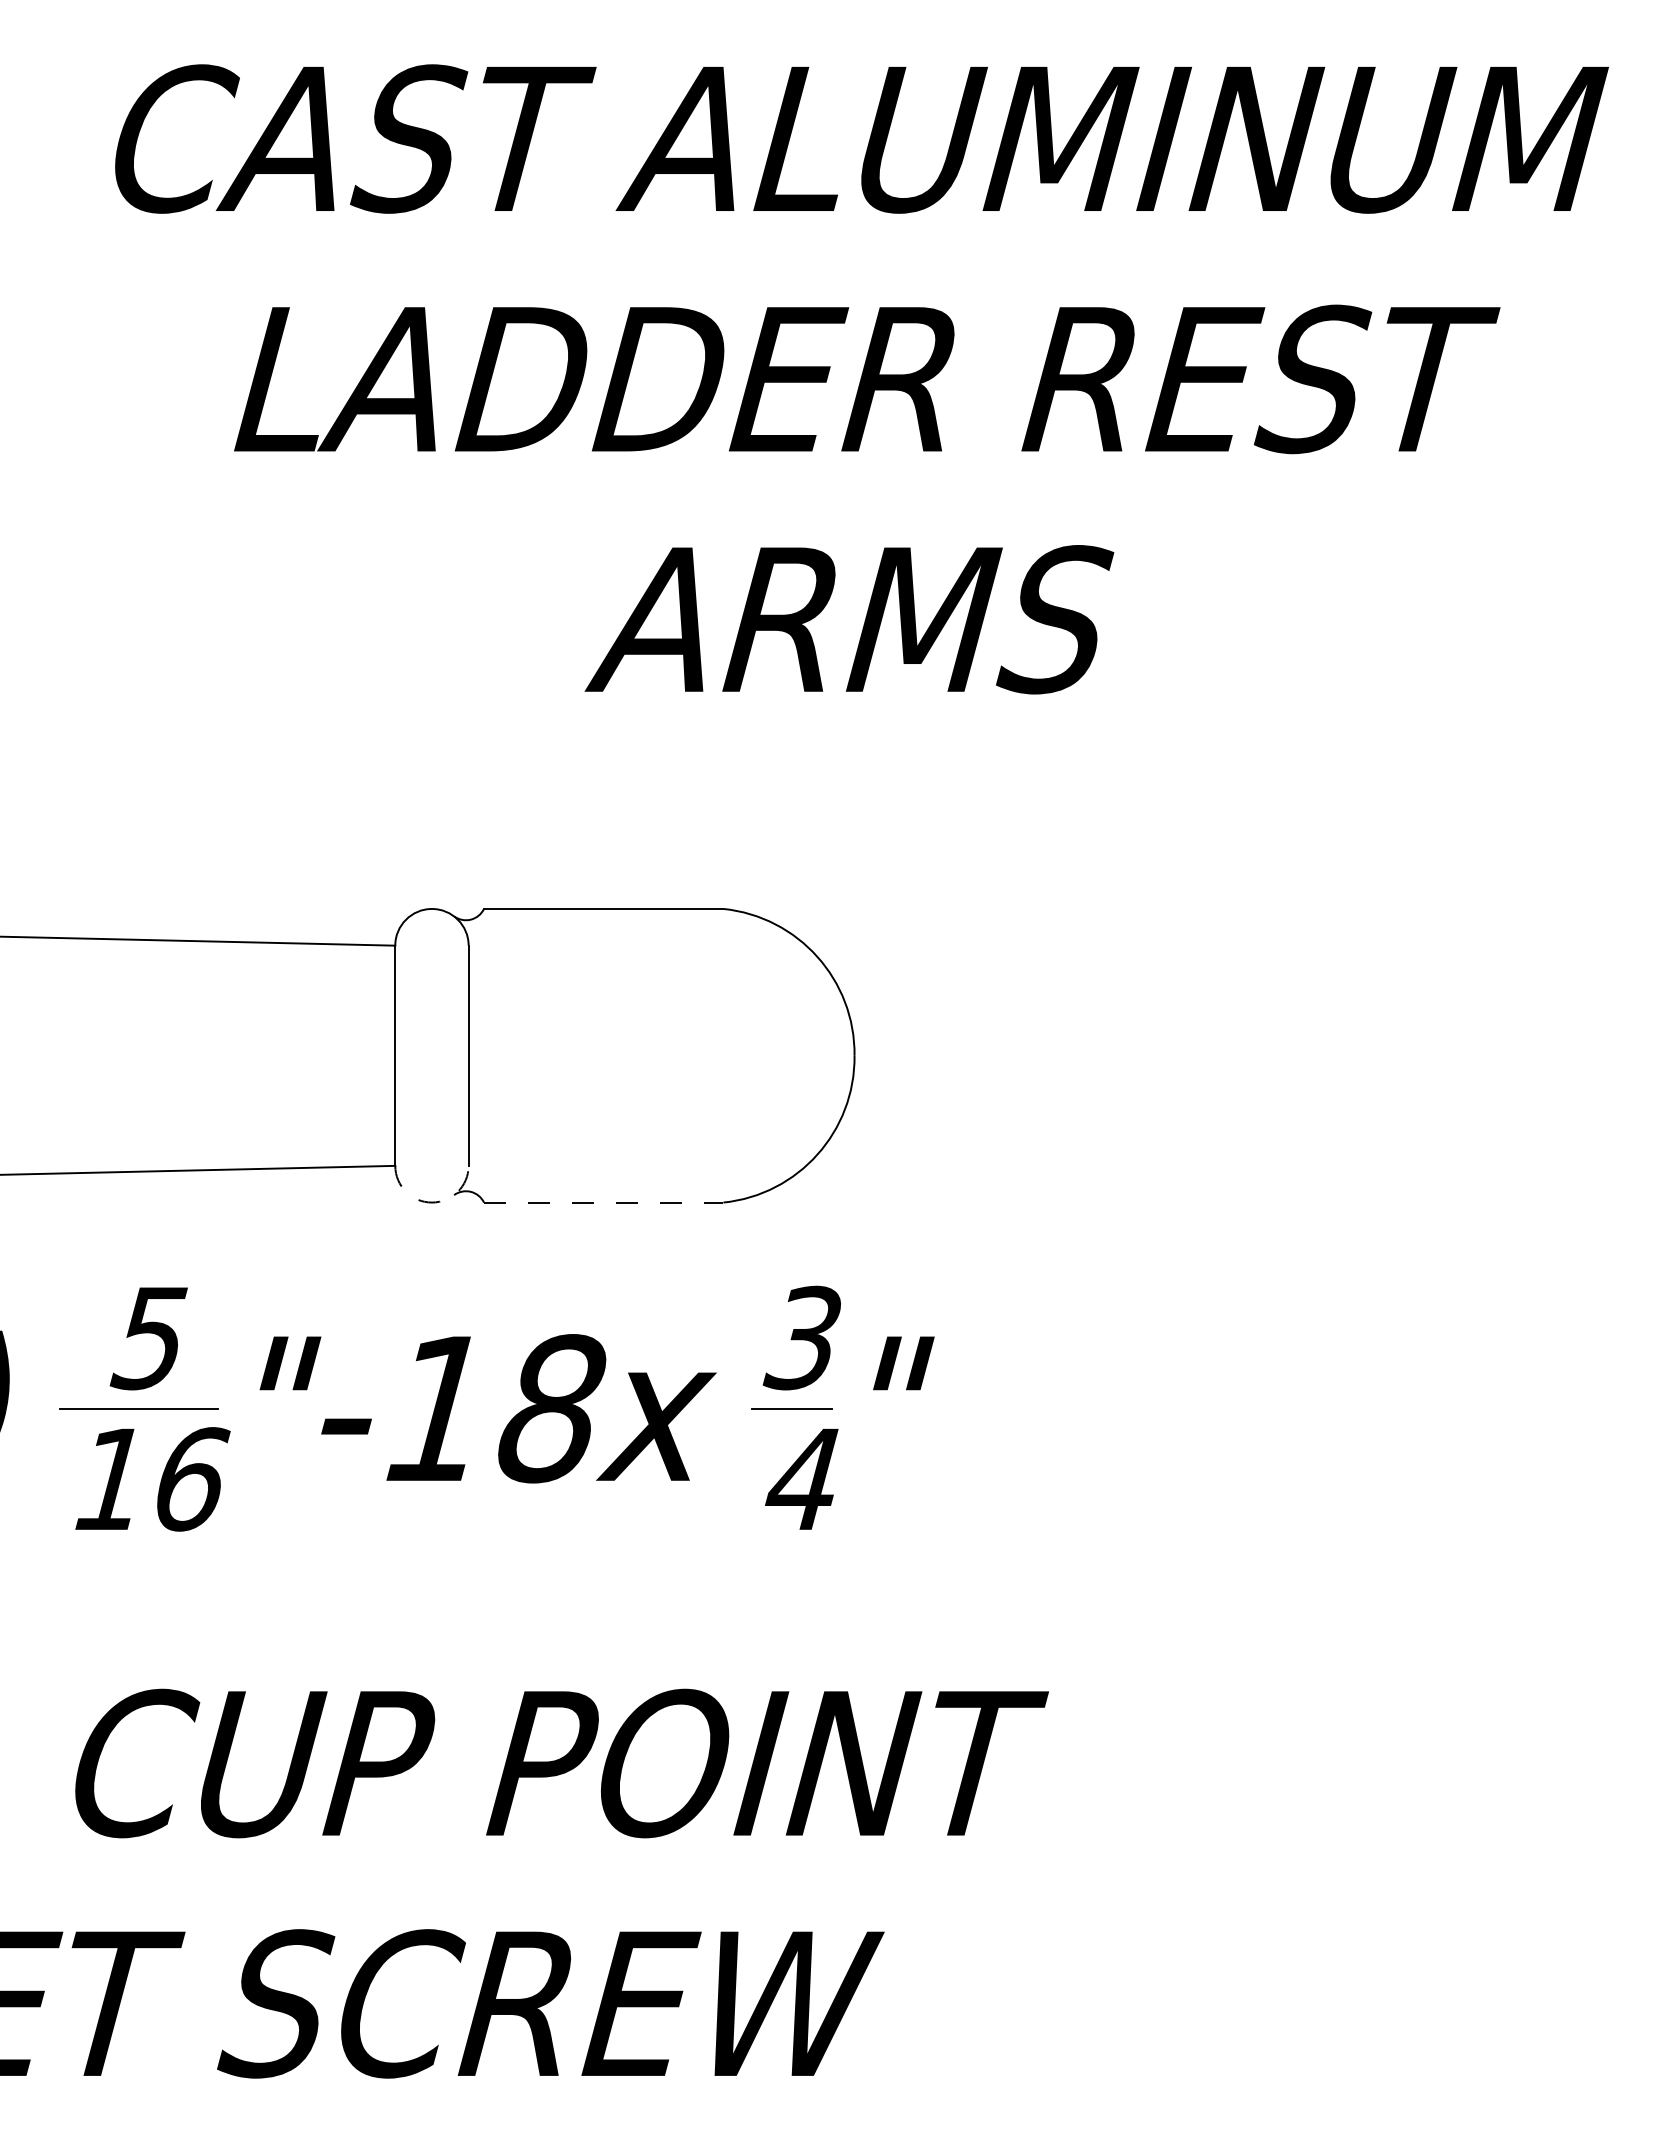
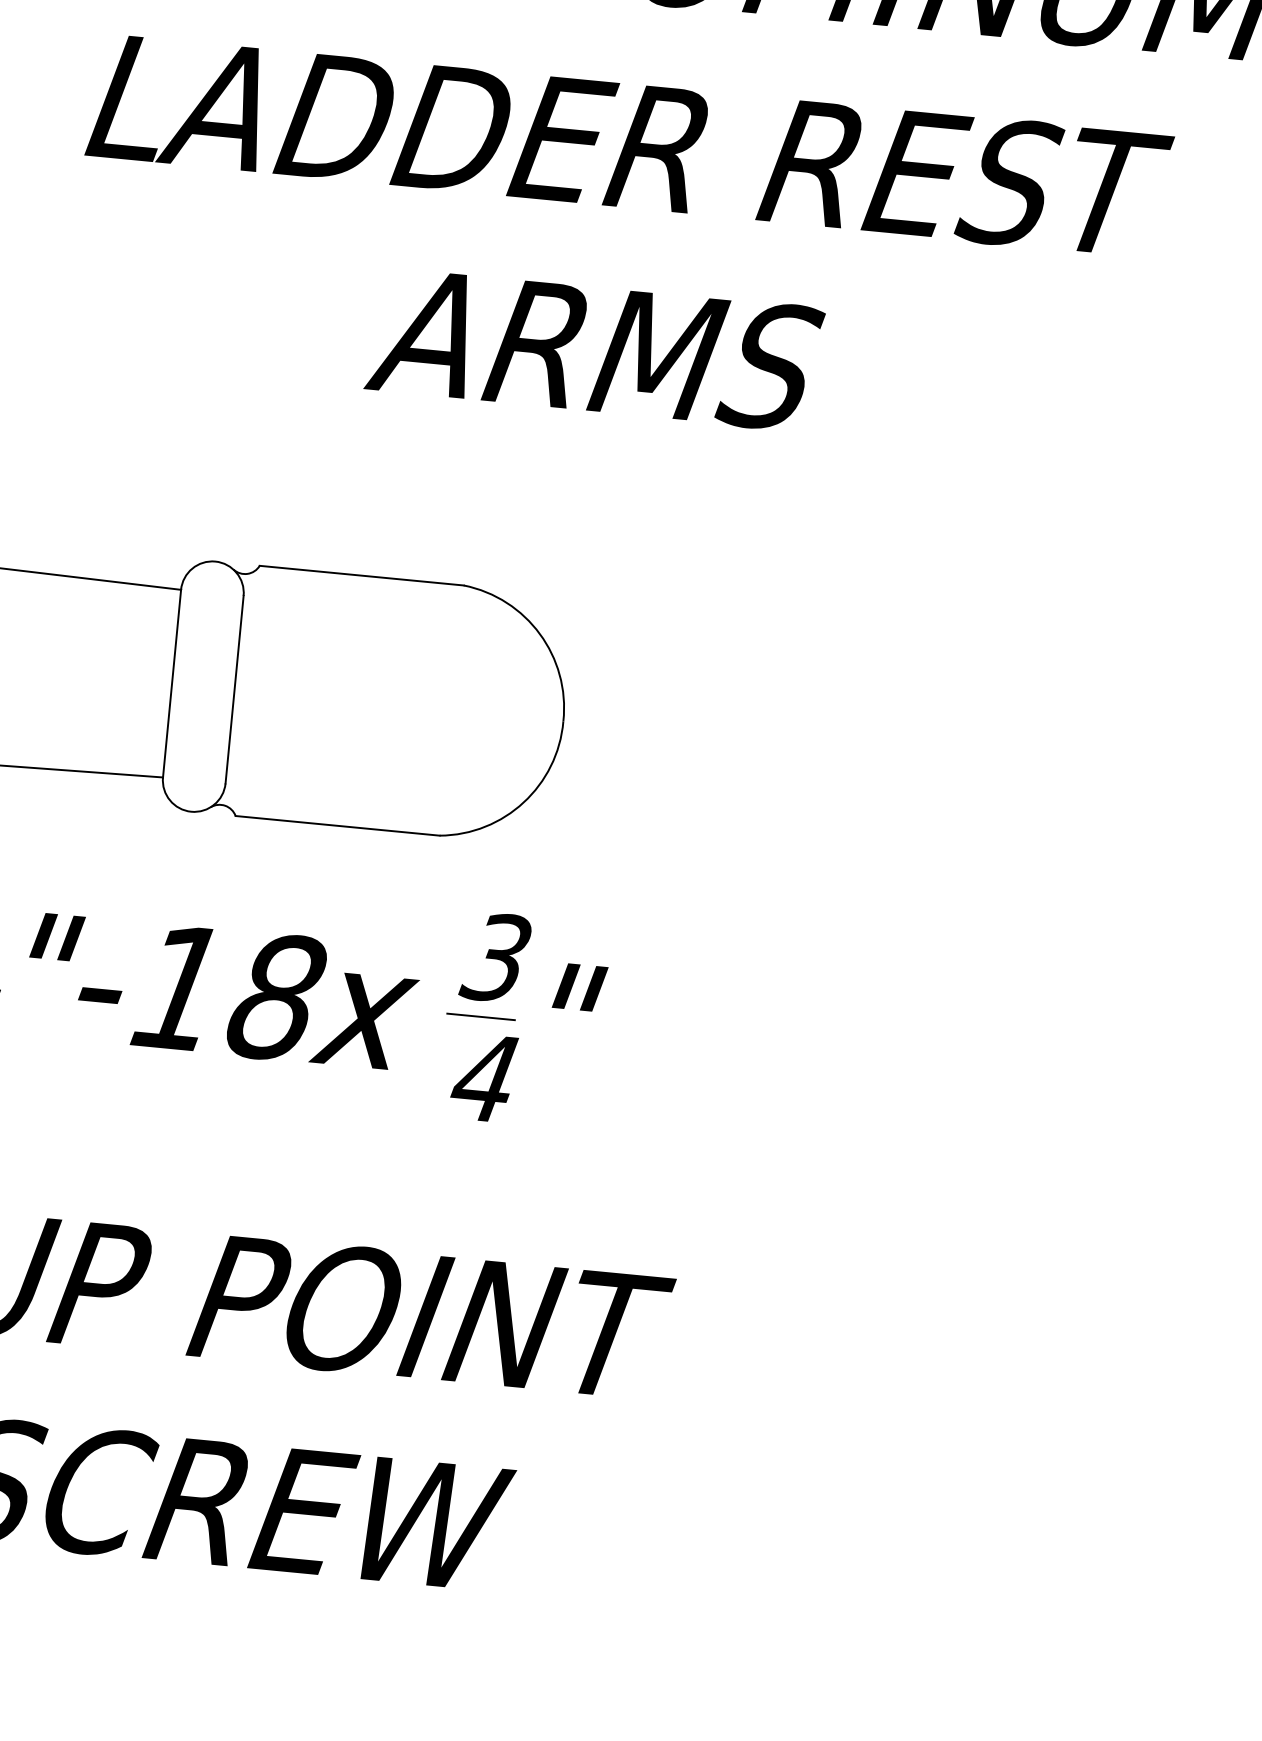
arc: (431, 1202) -> (190, 811), dashed -> solid
line: (603, 1202) -> (337, 825), dashed -> solid

